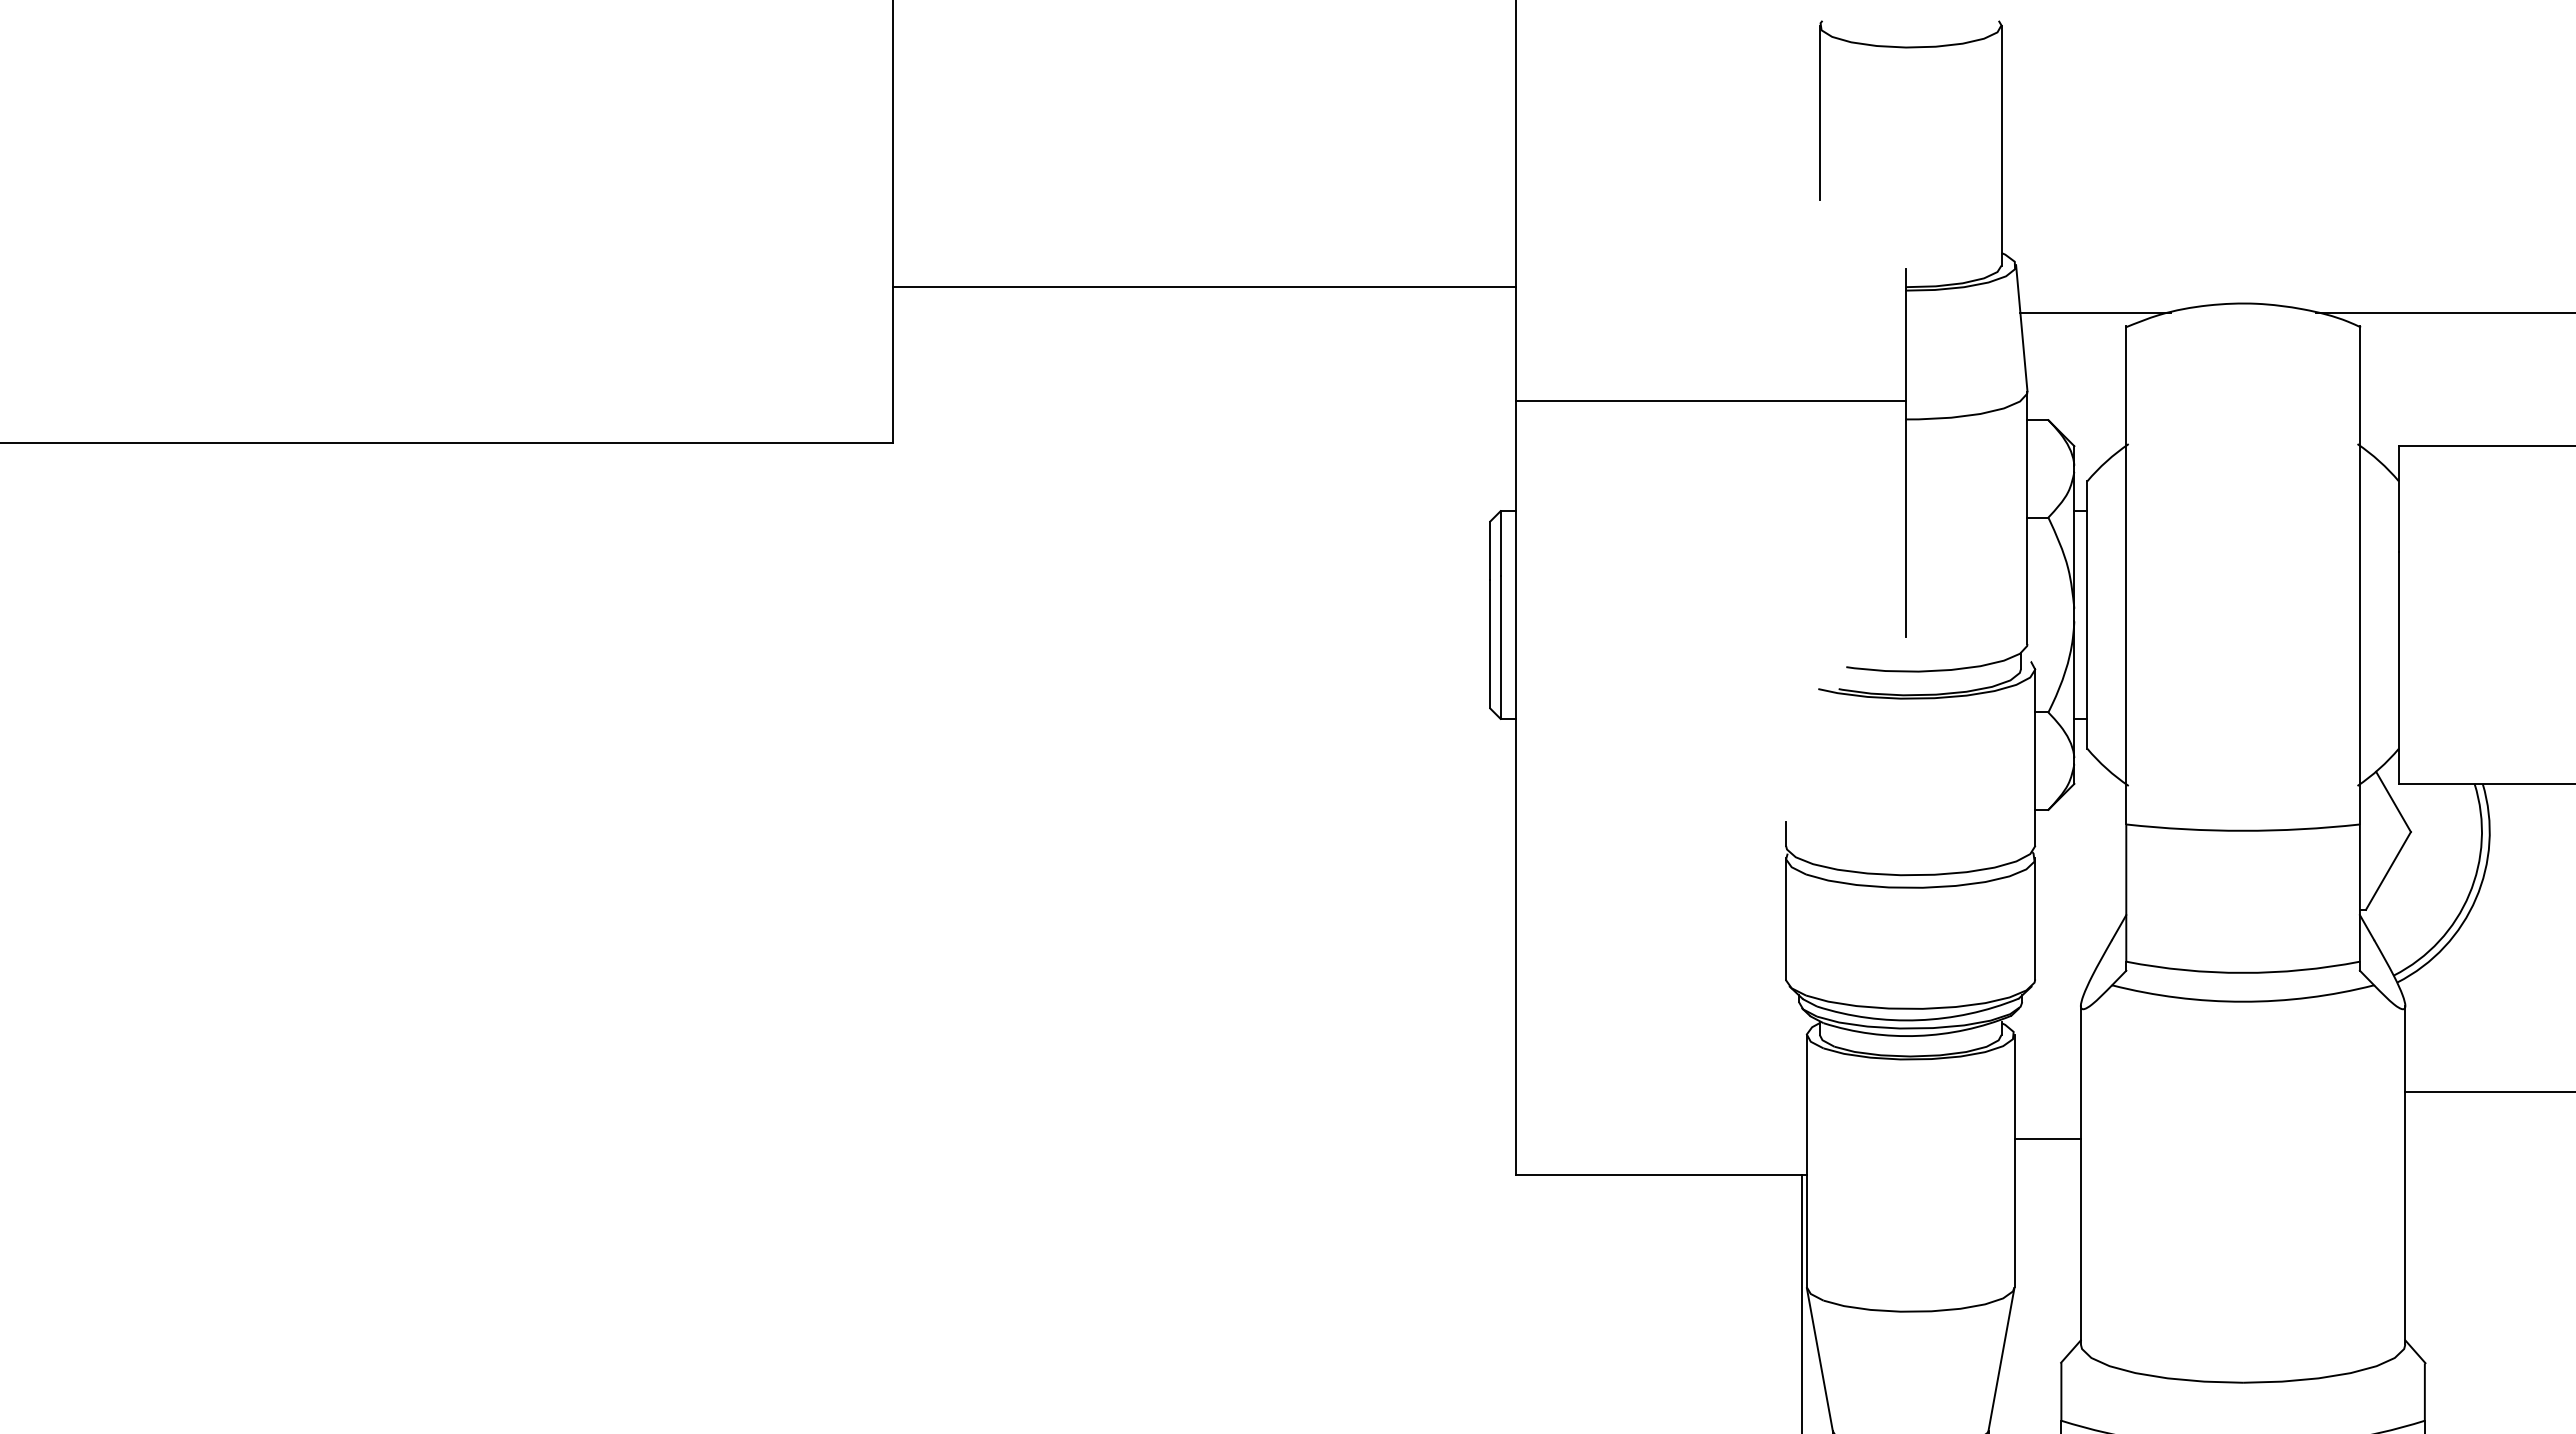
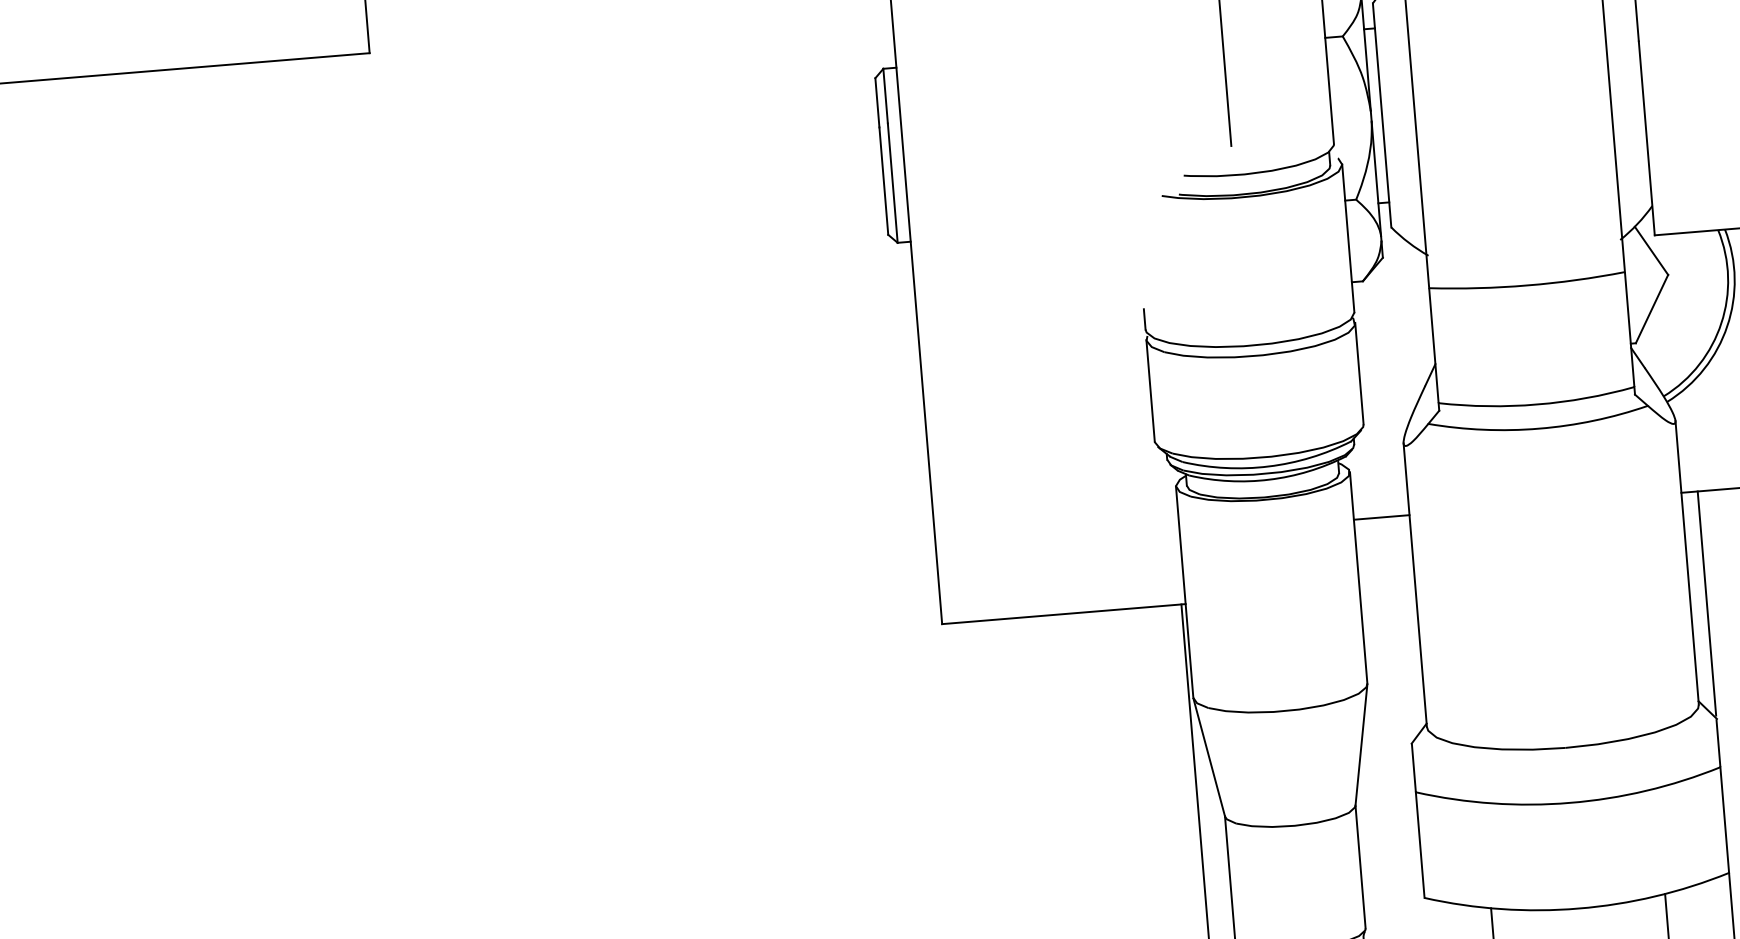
line: (2047, 1138) -> (1381, 517), moved
line: (2424, 1225) -> (1706, 603), added

